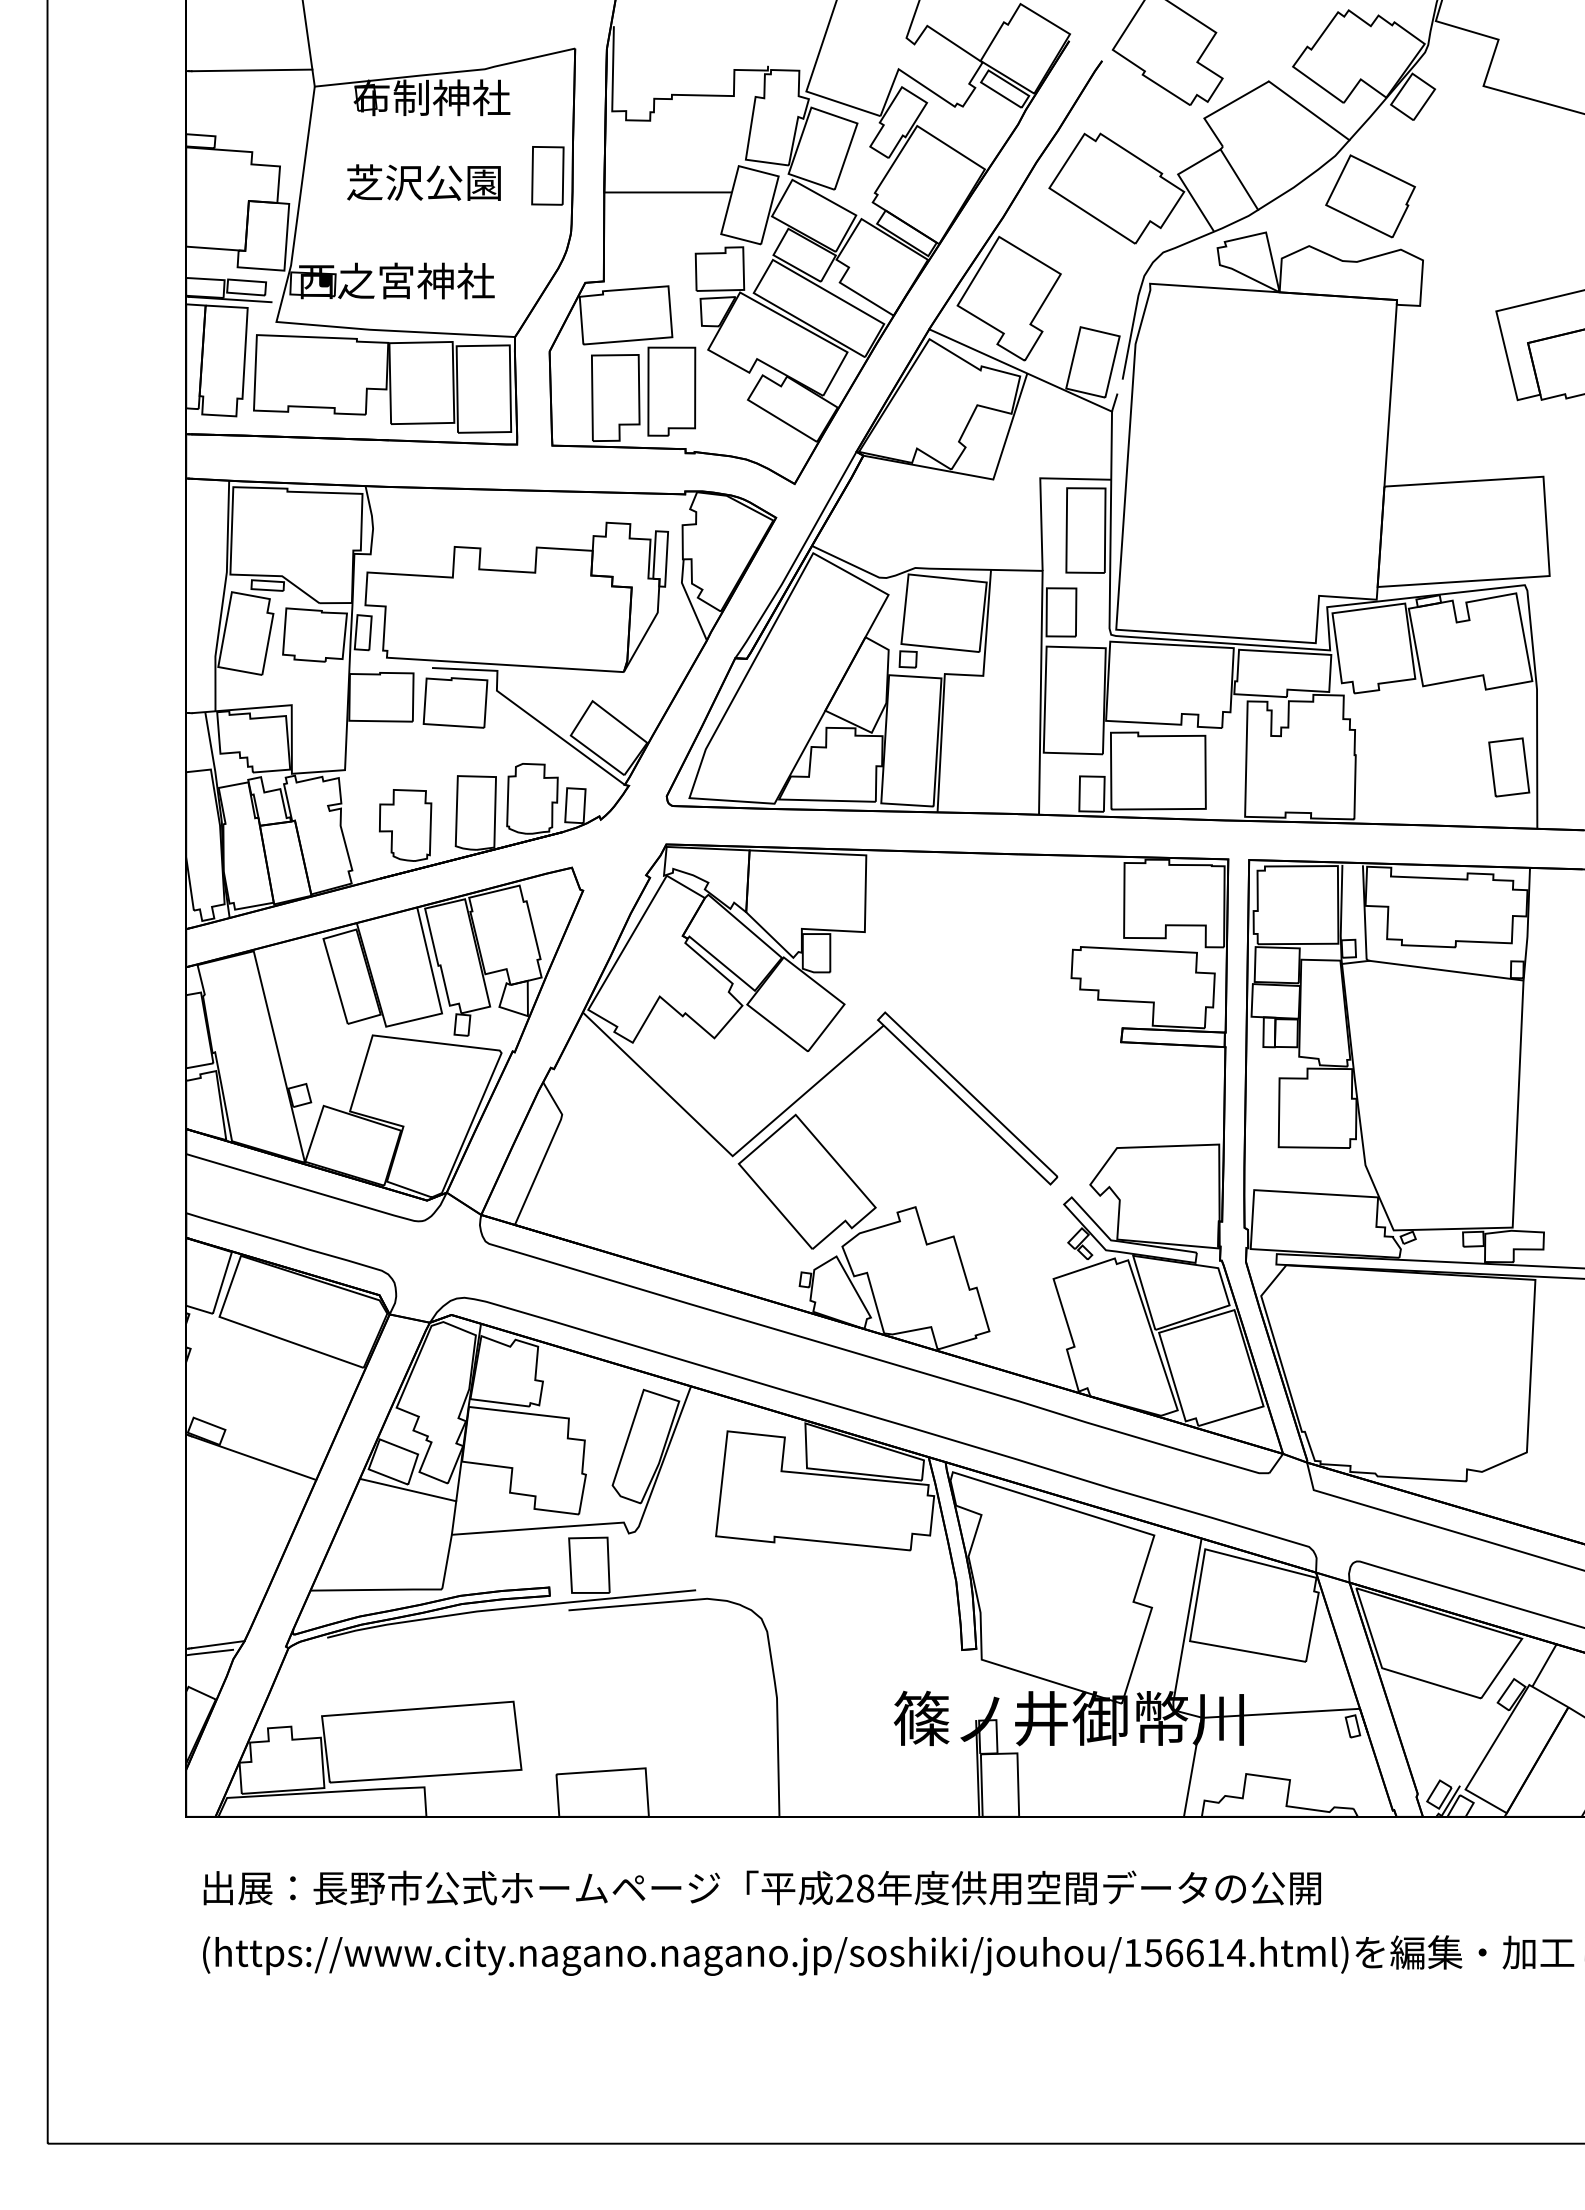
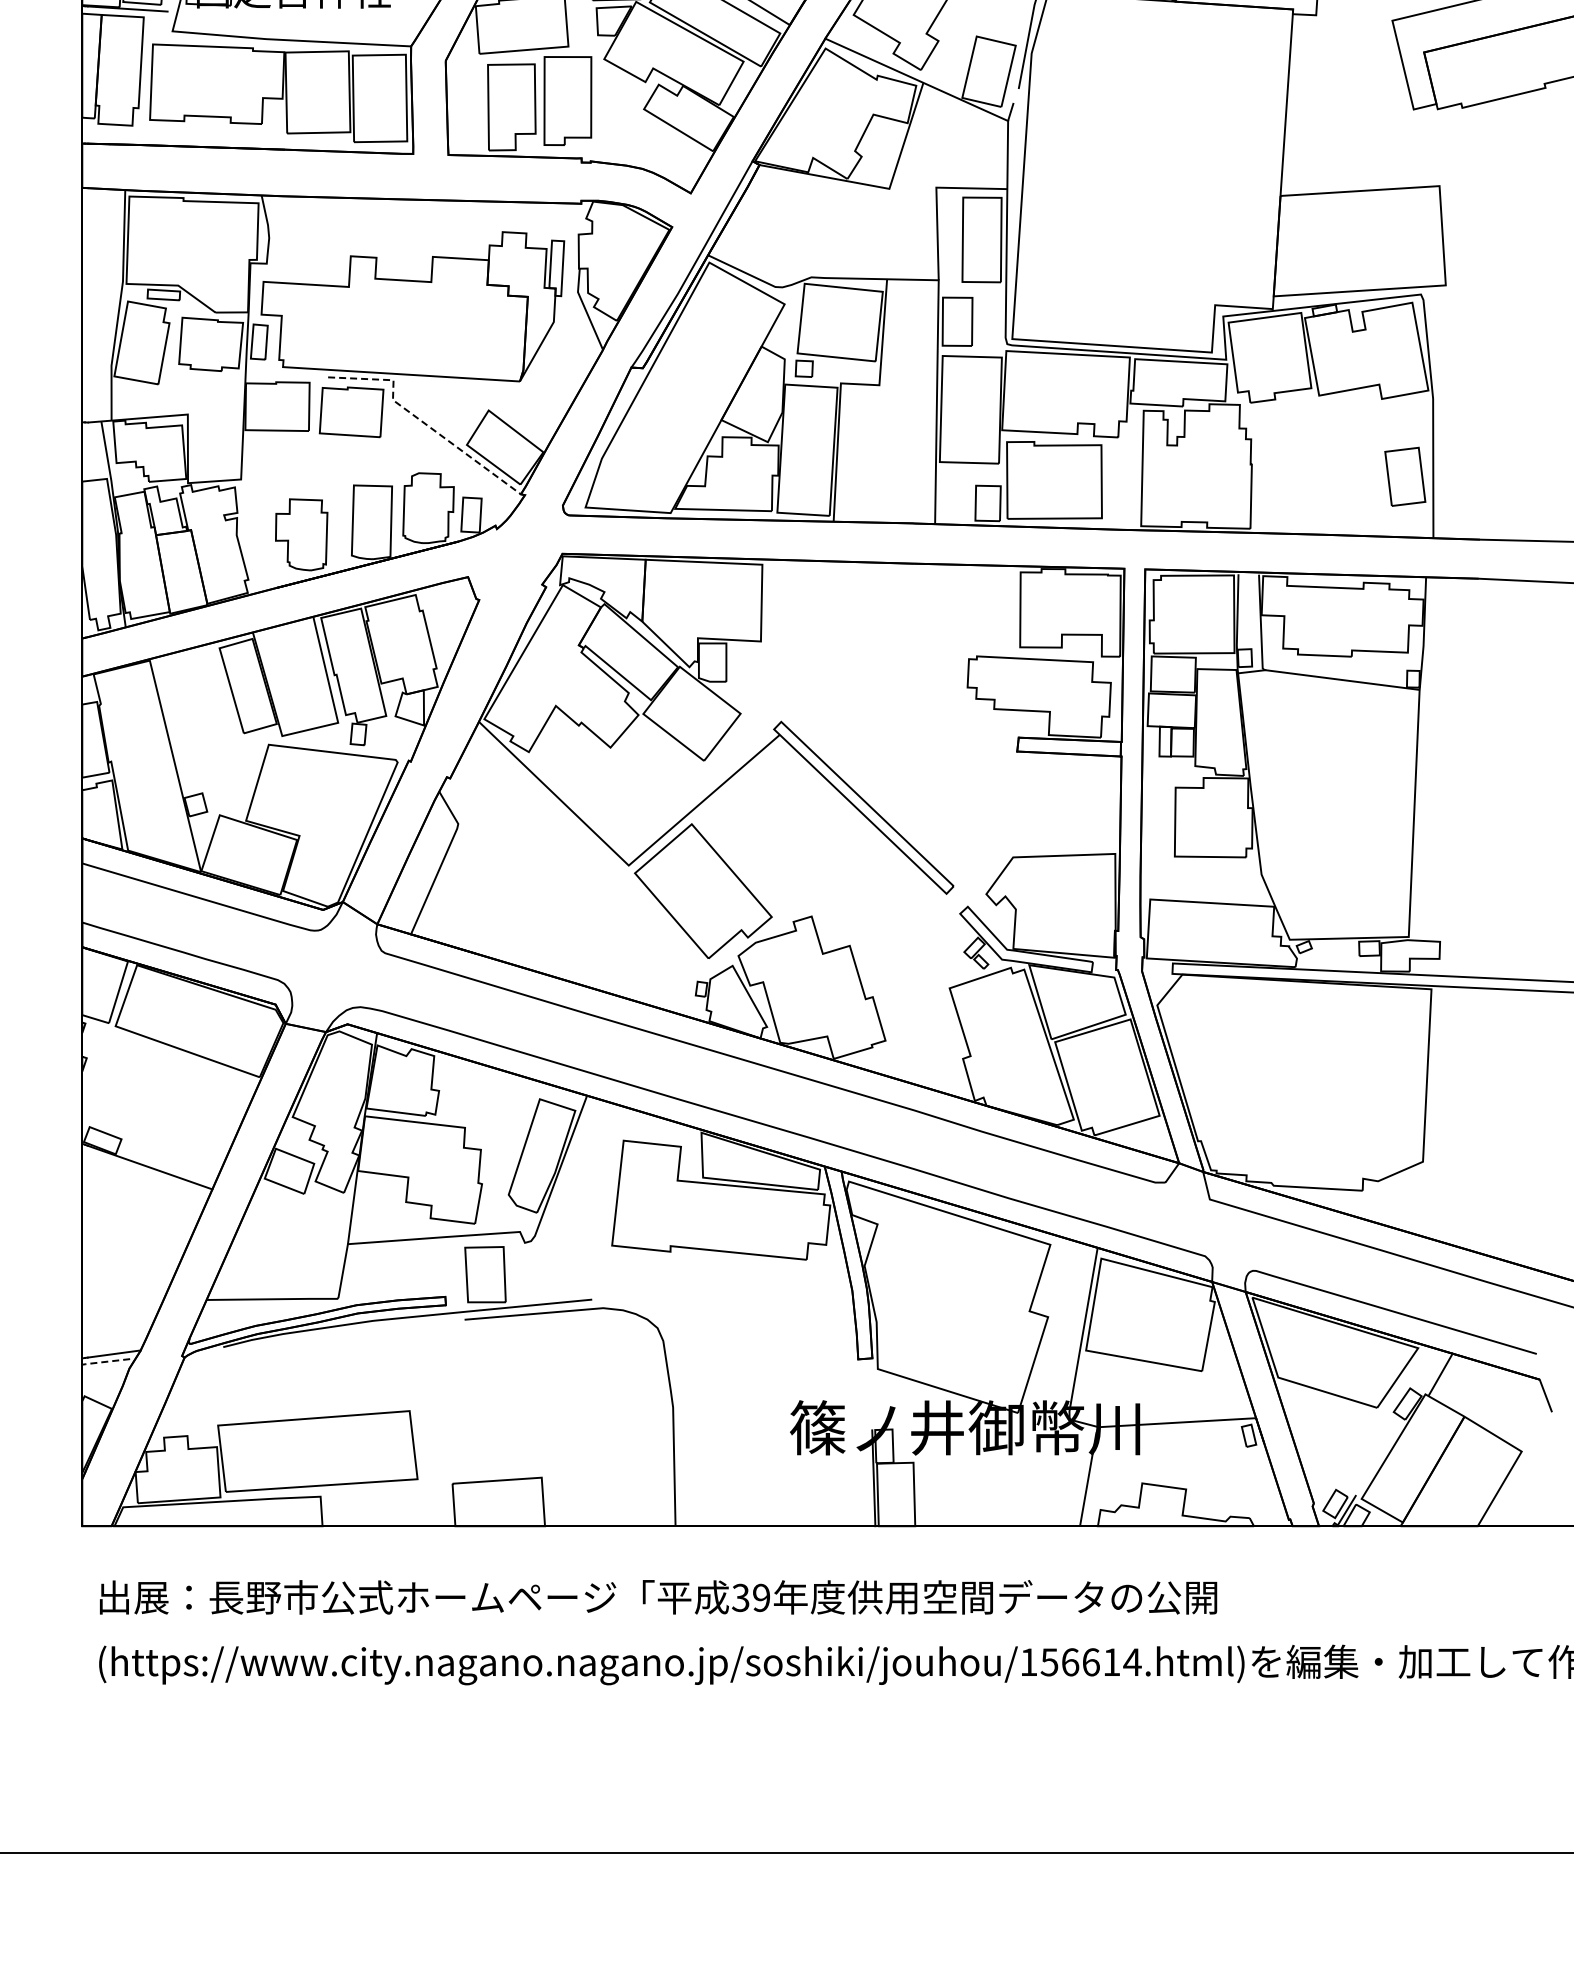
line: (525, 712) -> (421, 421), solid -> dashed
line: (407, 1489) -> (303, 1198), removed
line: (208, 1652) -> (104, 1361), solid -> dashed
text: (855, 1888) -> (751, 1597), 28 -> 39

